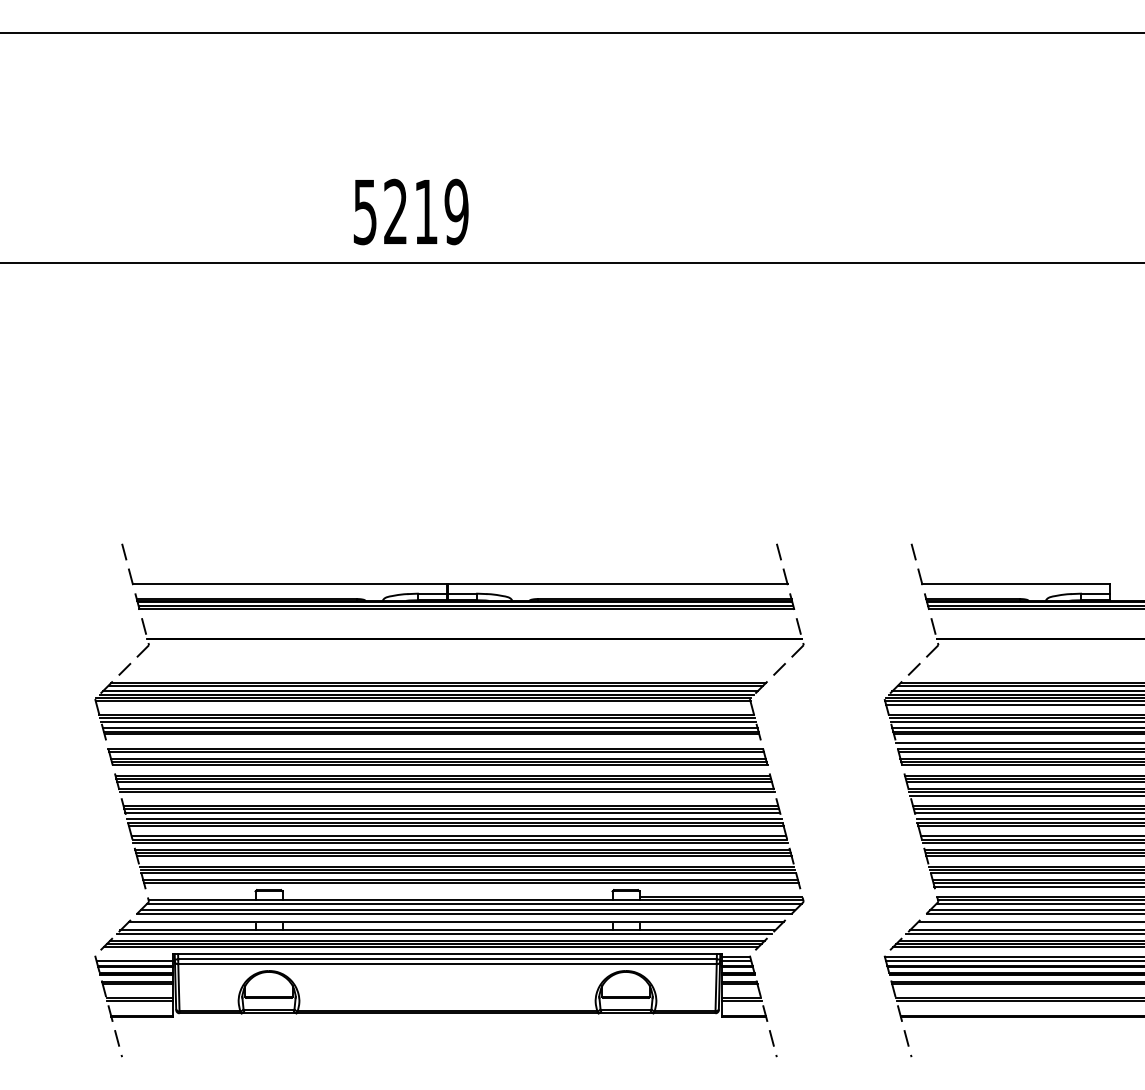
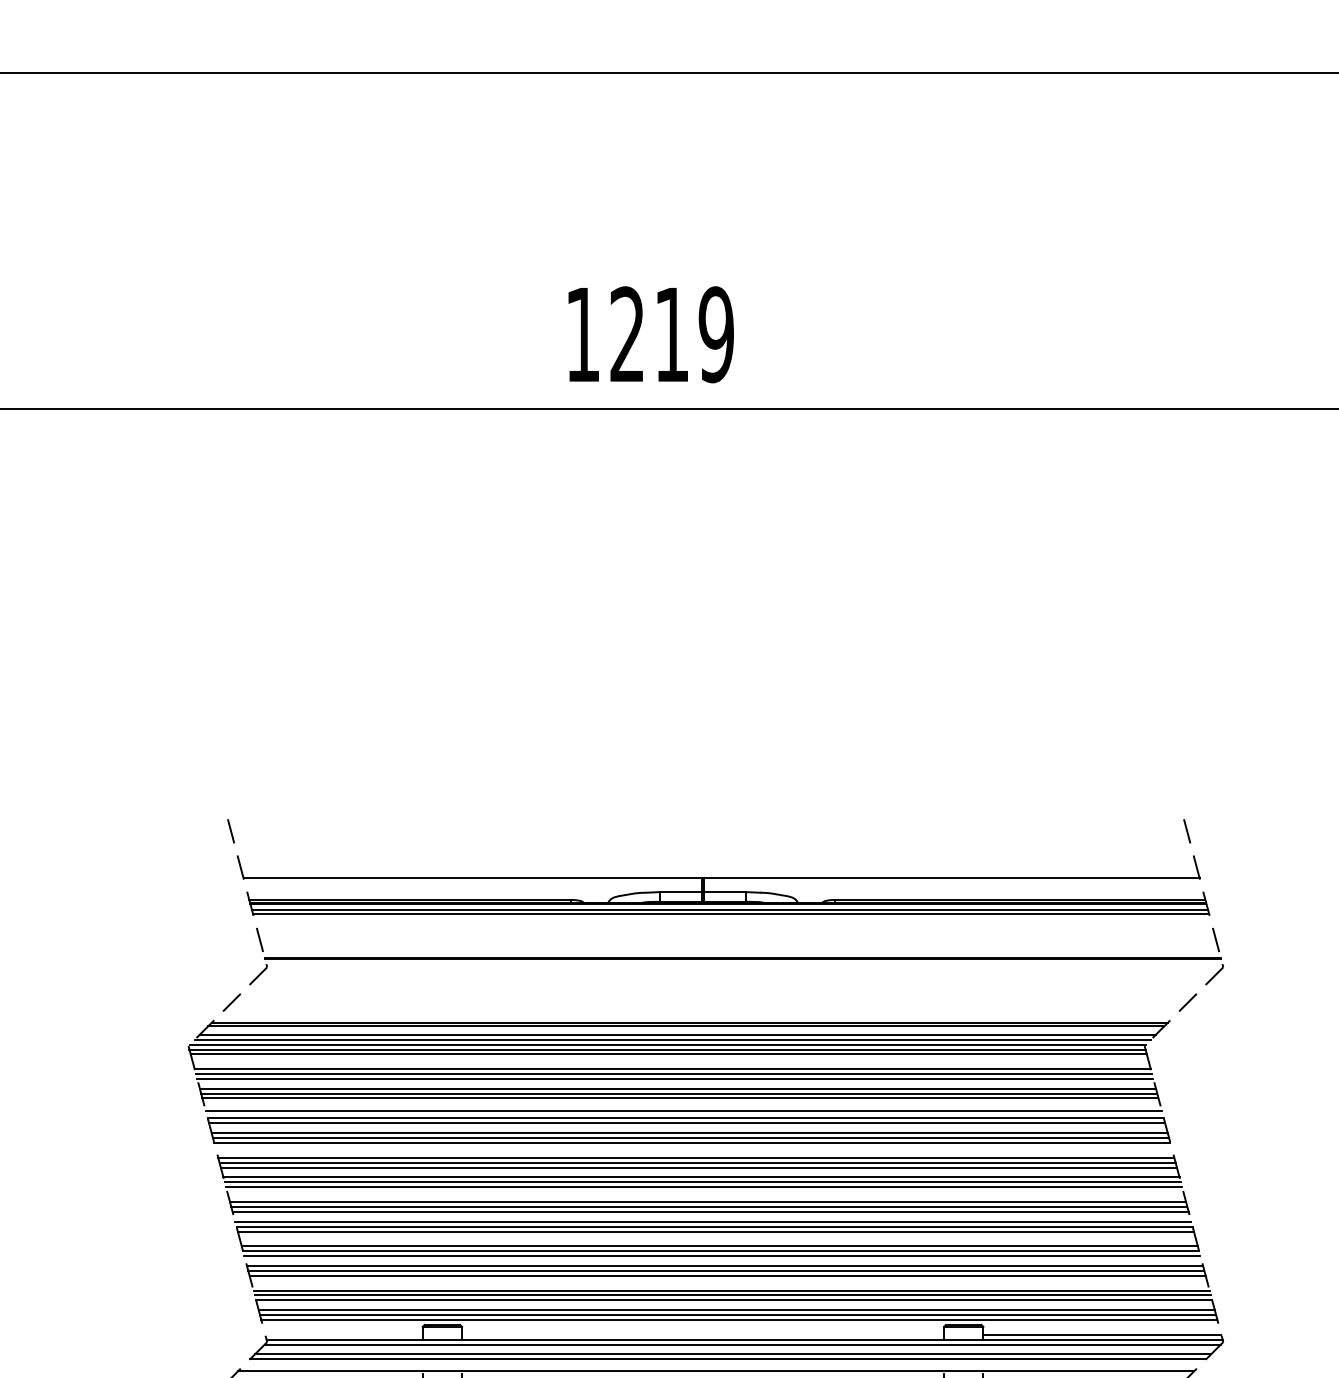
text: (364, 212) -> (581, 335), 5219 -> 1219
line: (423, 704) -> (667, 1053), added
line: (433, 743) -> (682, 1110), added
line: (447, 795) -> (703, 1186), added
line: (472, 886) -> (739, 1319), added

